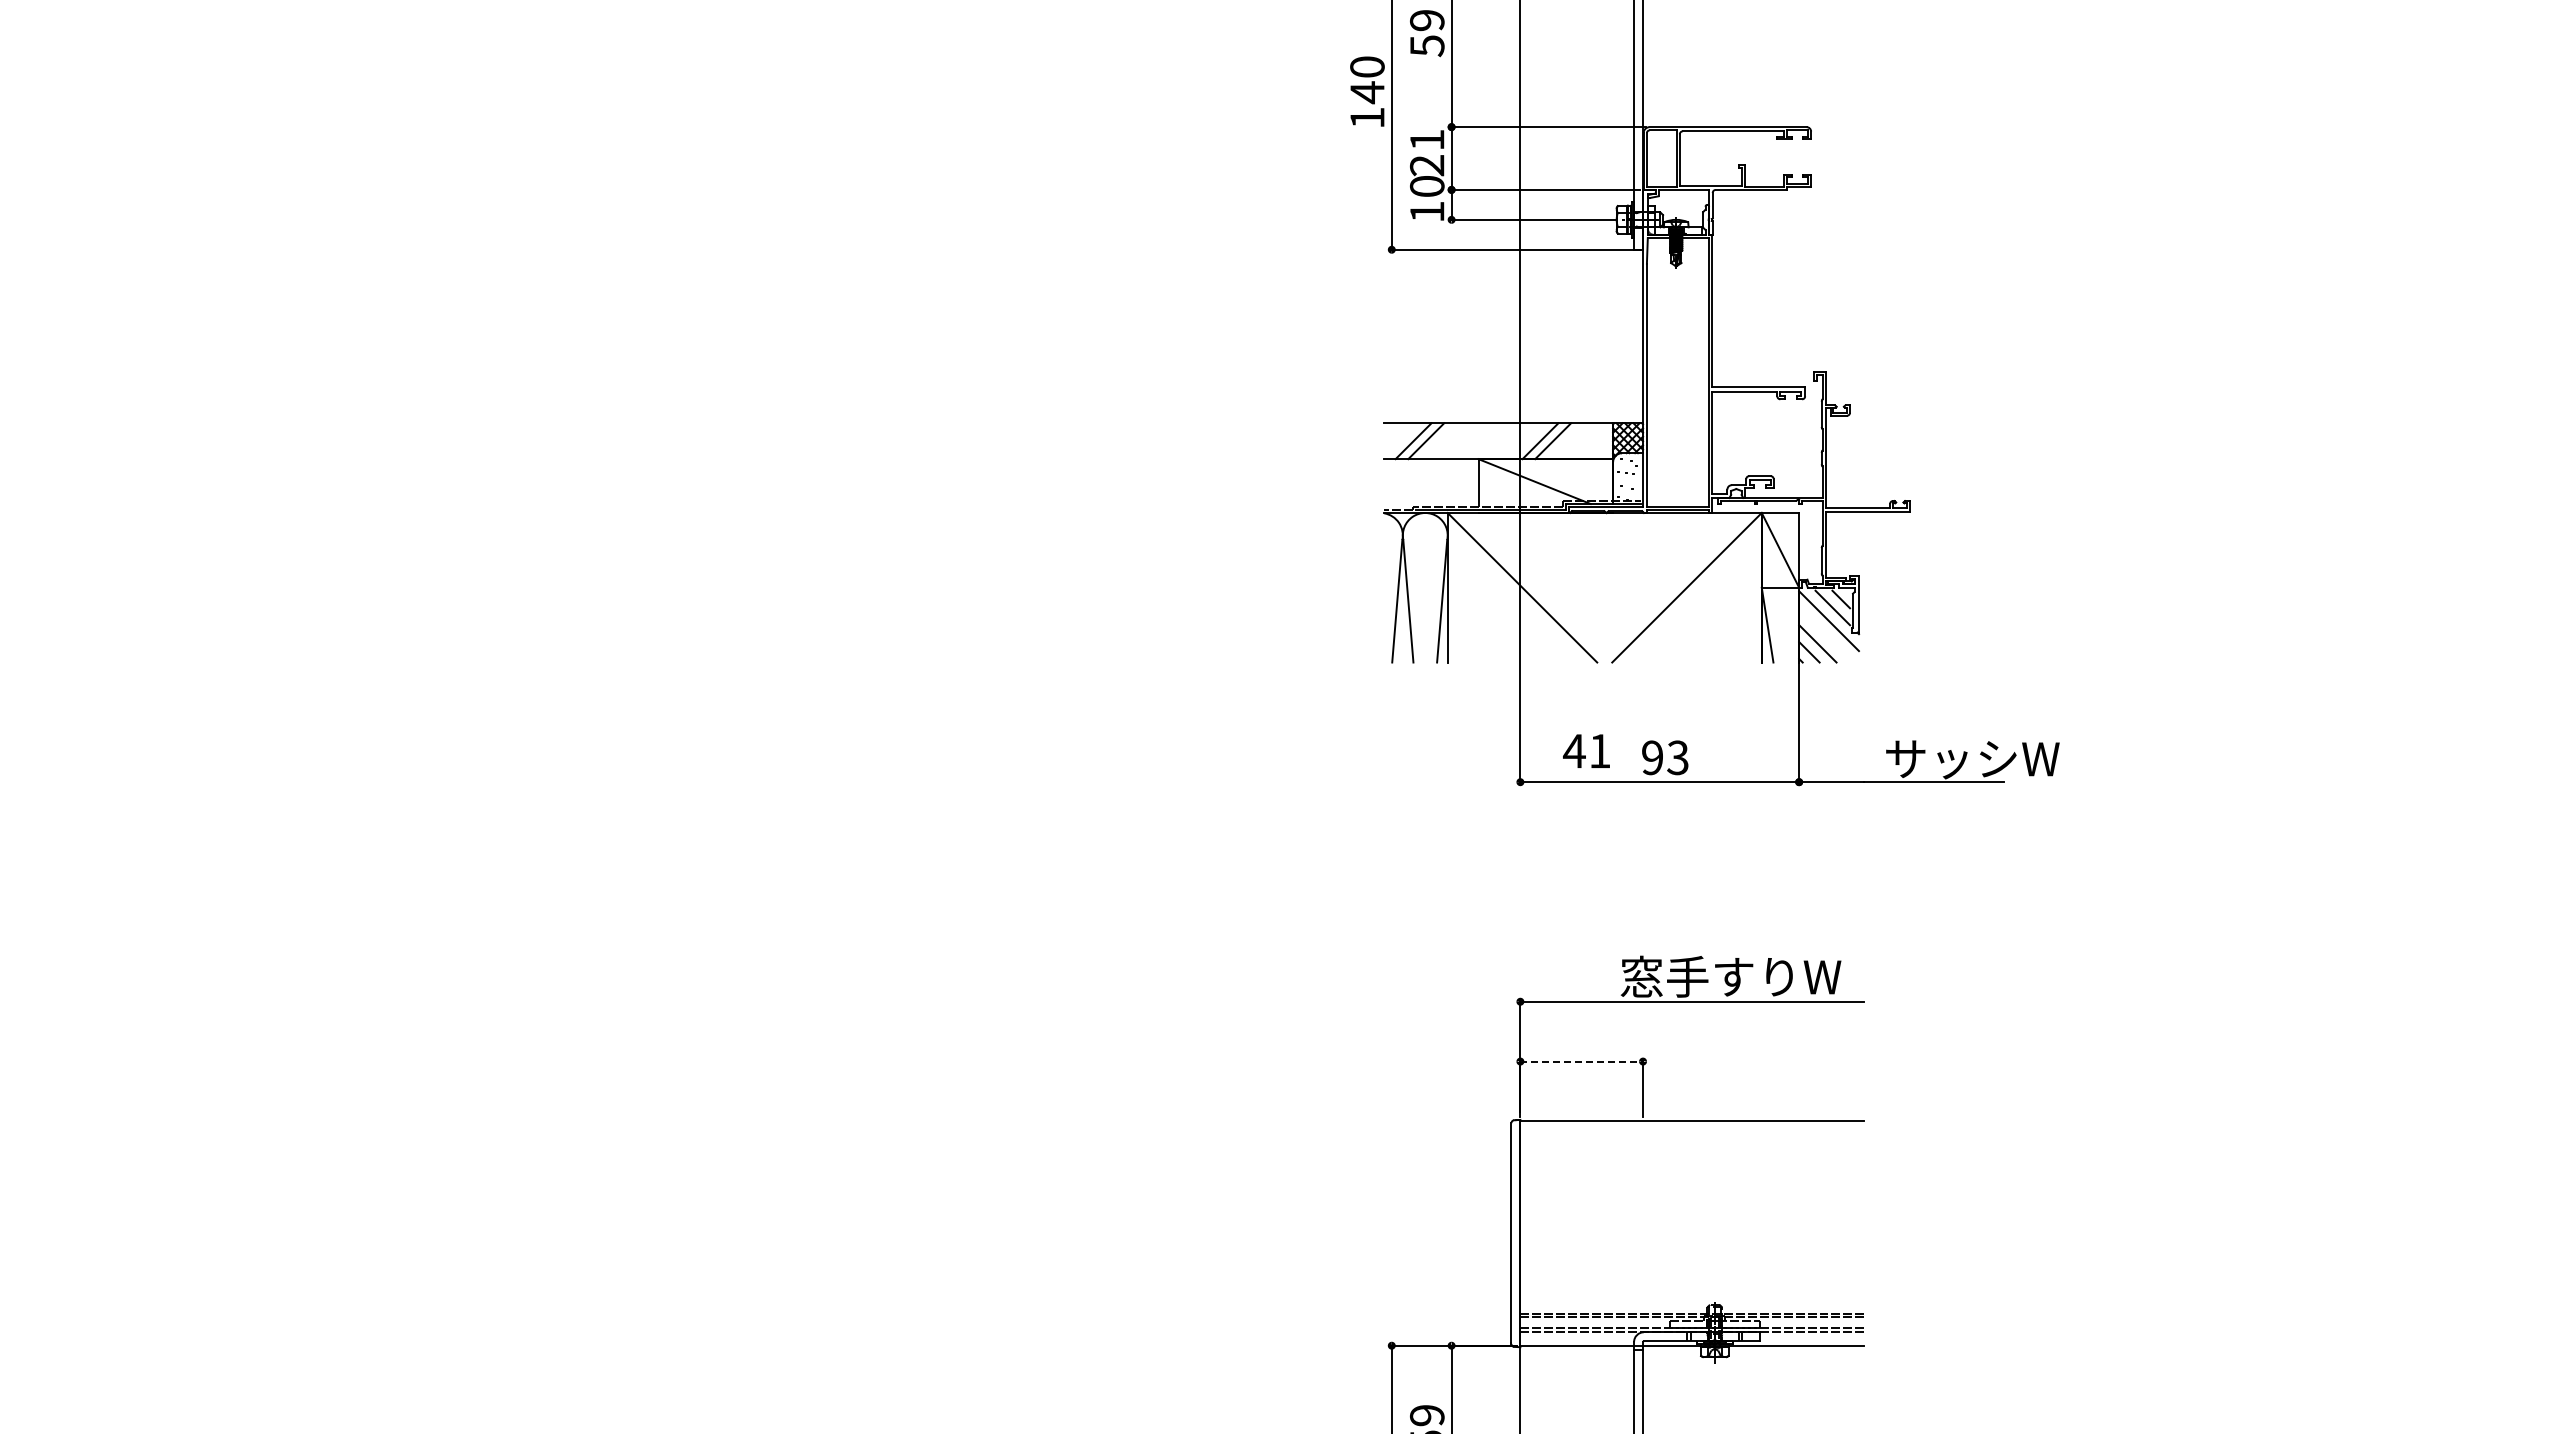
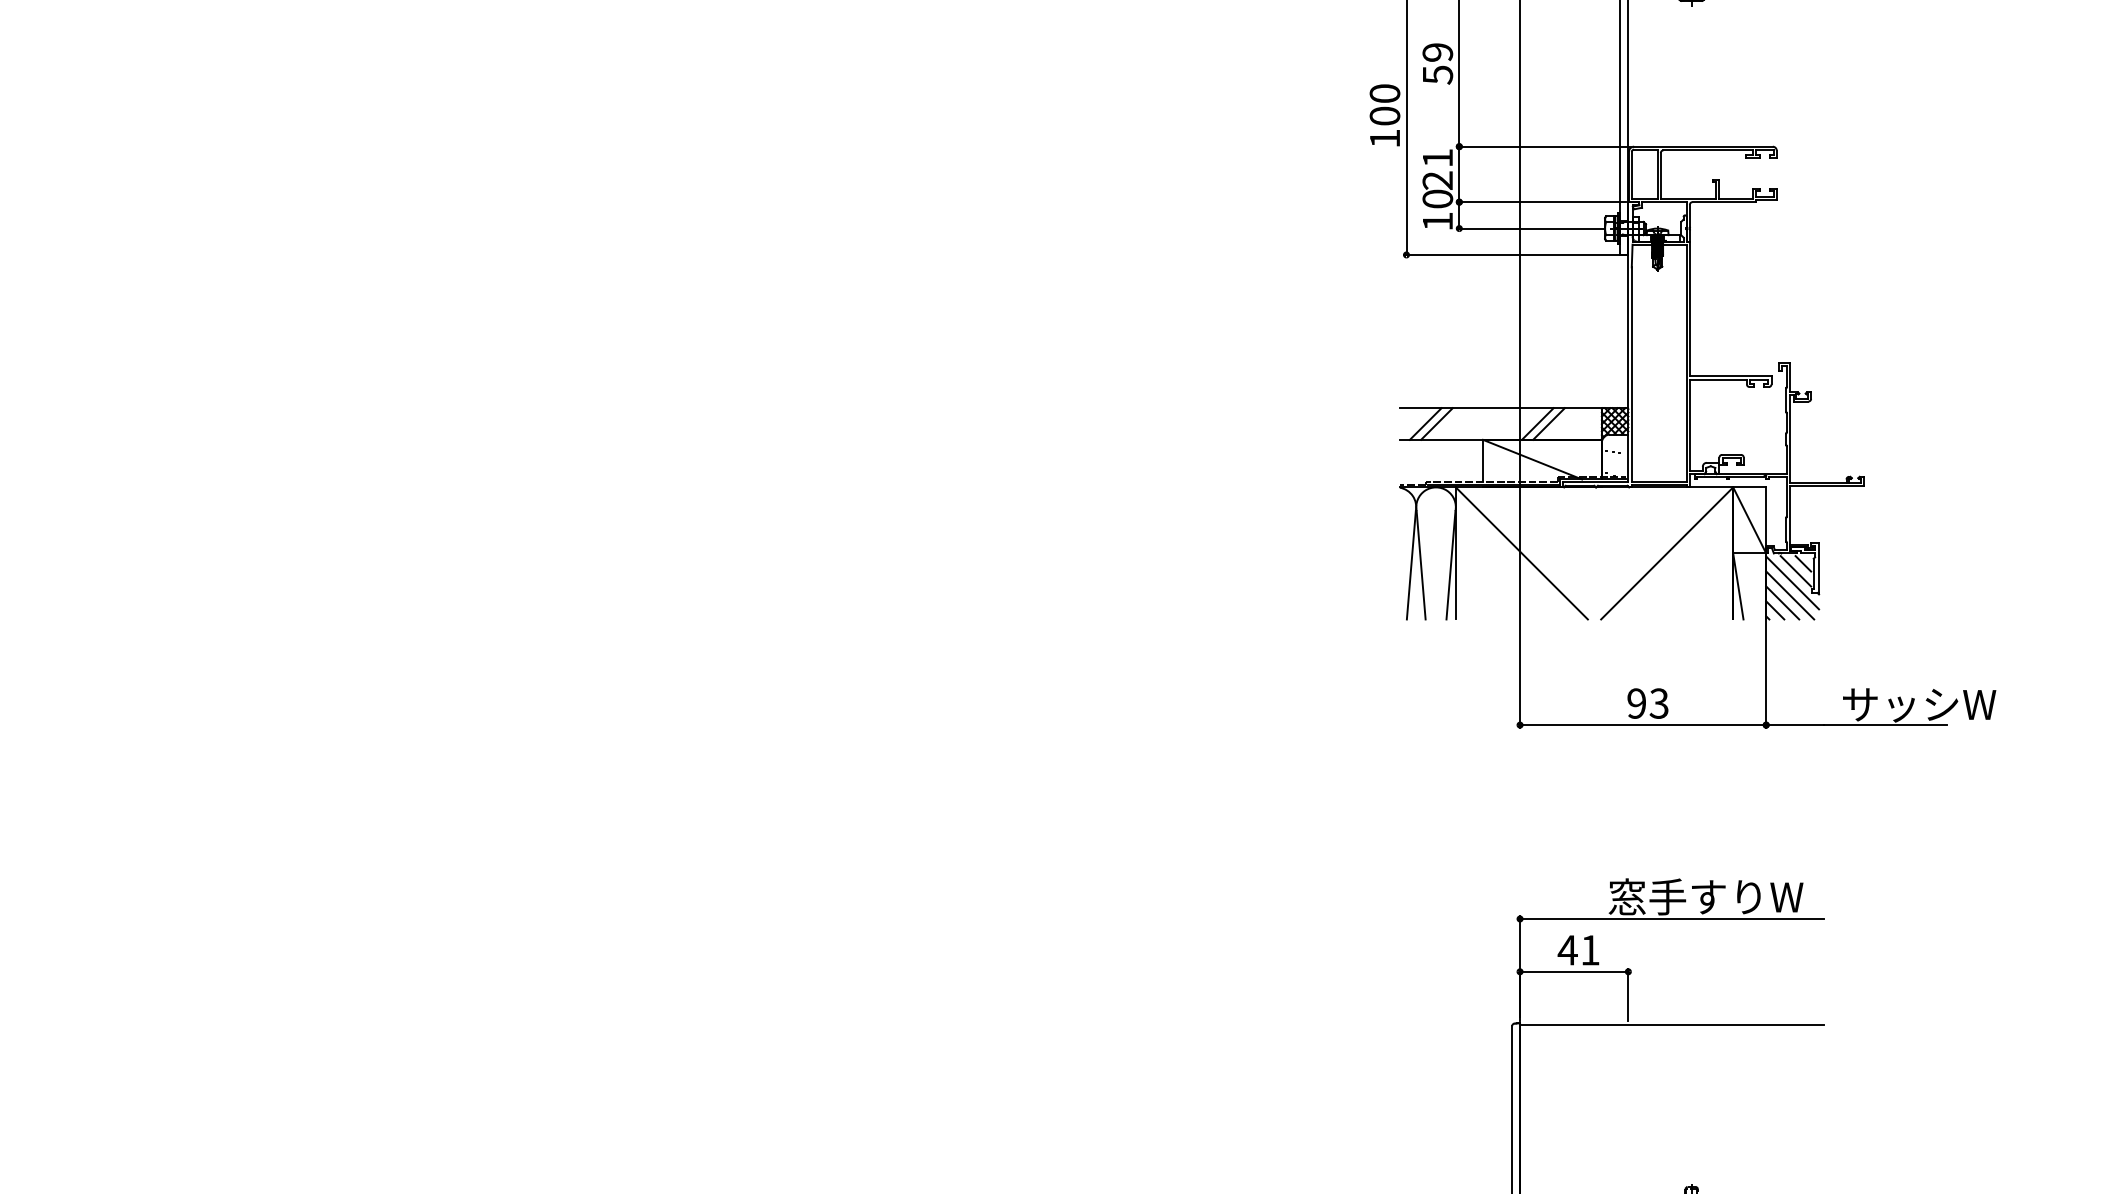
text: (1367, 92) -> (1385, 116), 140 -> 100
line: (1826, 635) -> (1790, 595), added
text: (1586, 750) -> (1578, 949), moved
line: (1582, 1061) -> (1574, 971), dashed -> solid

